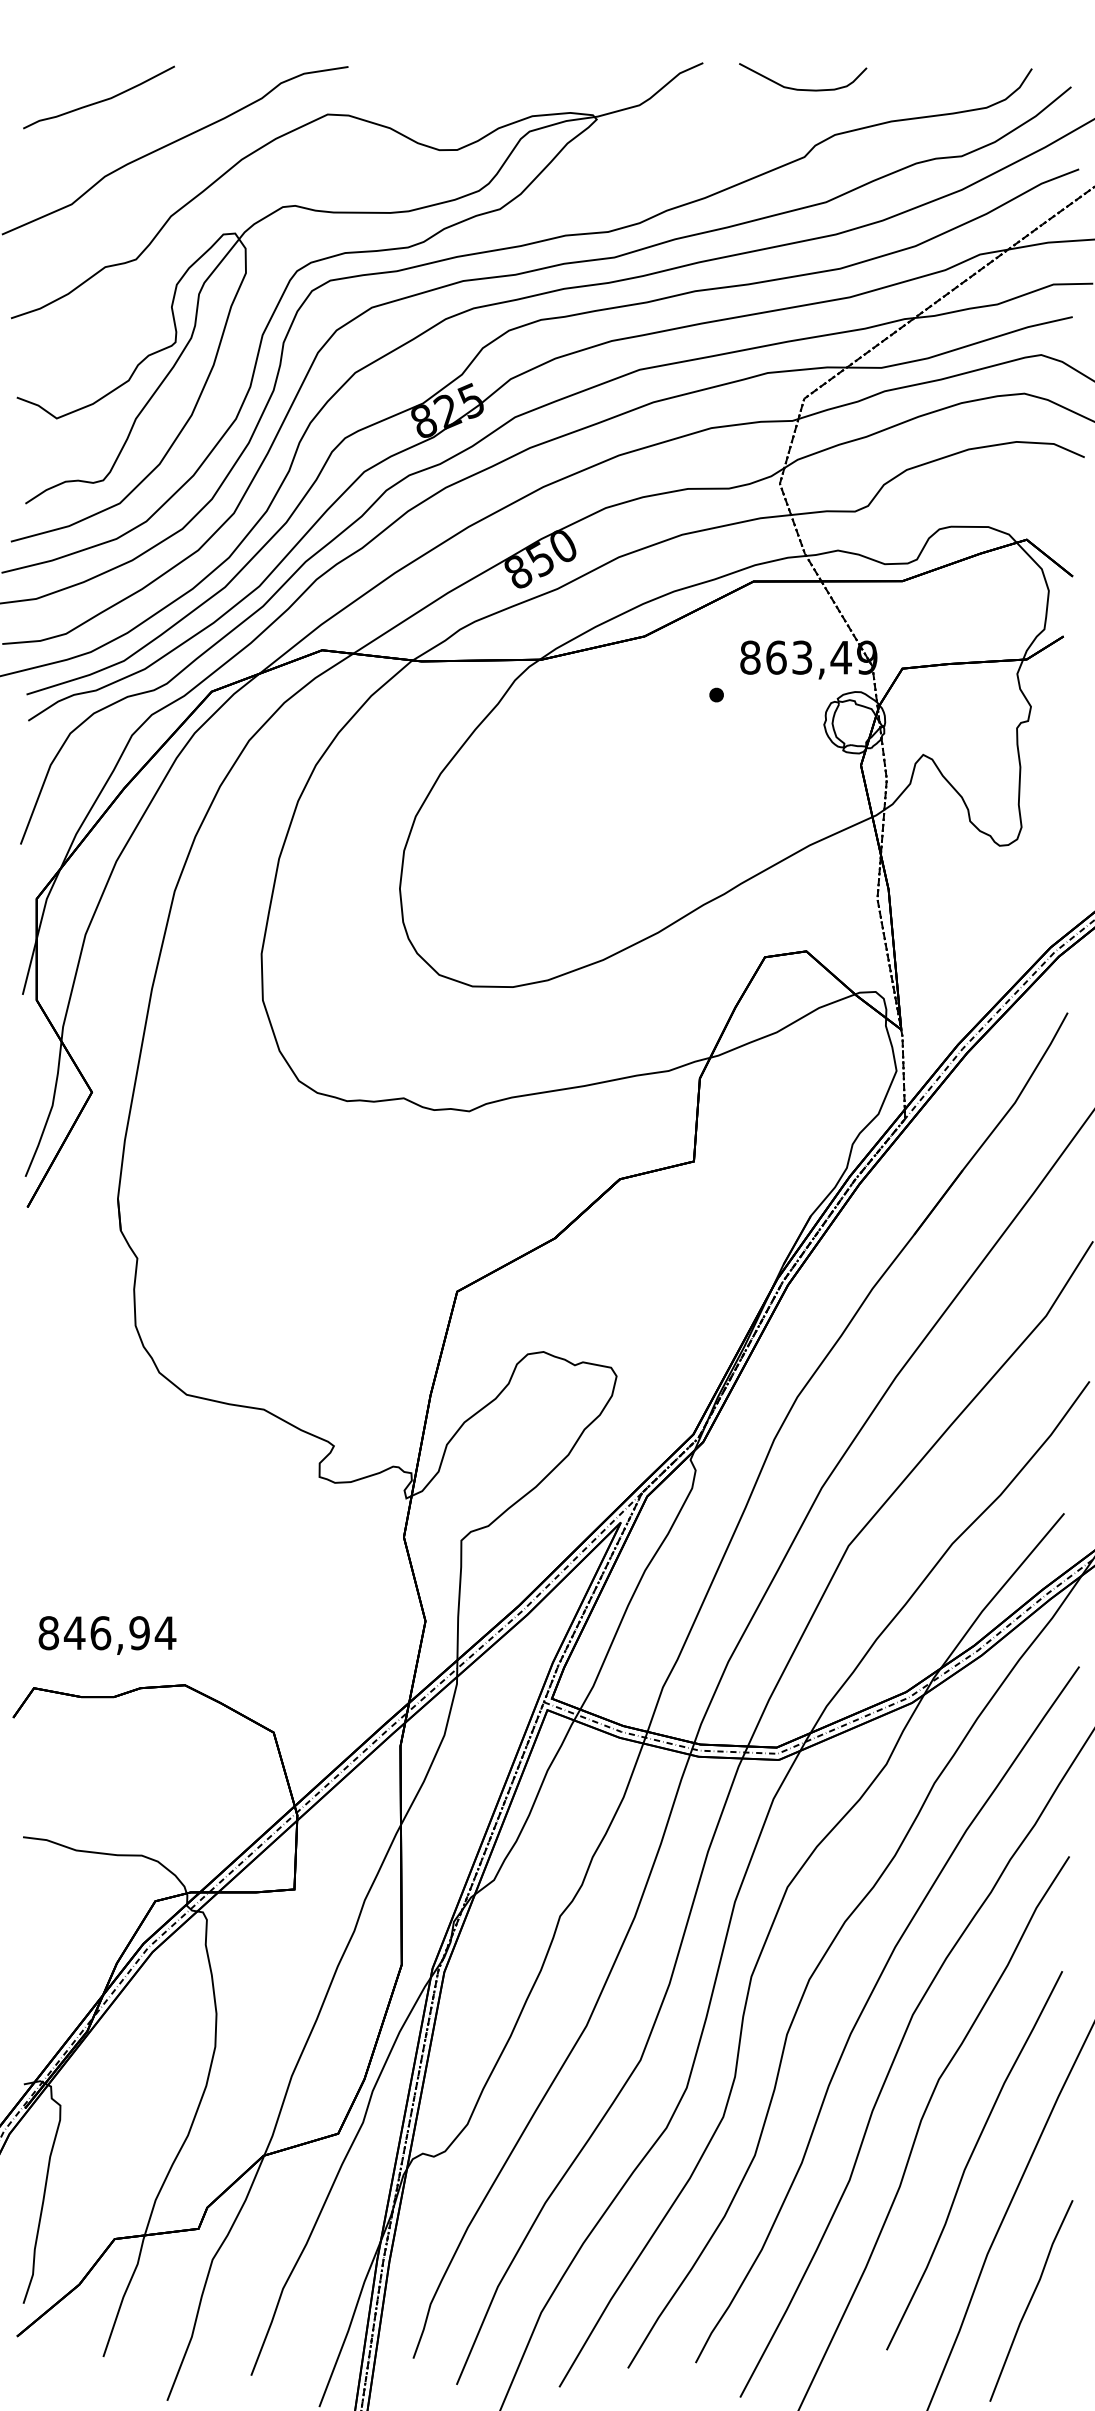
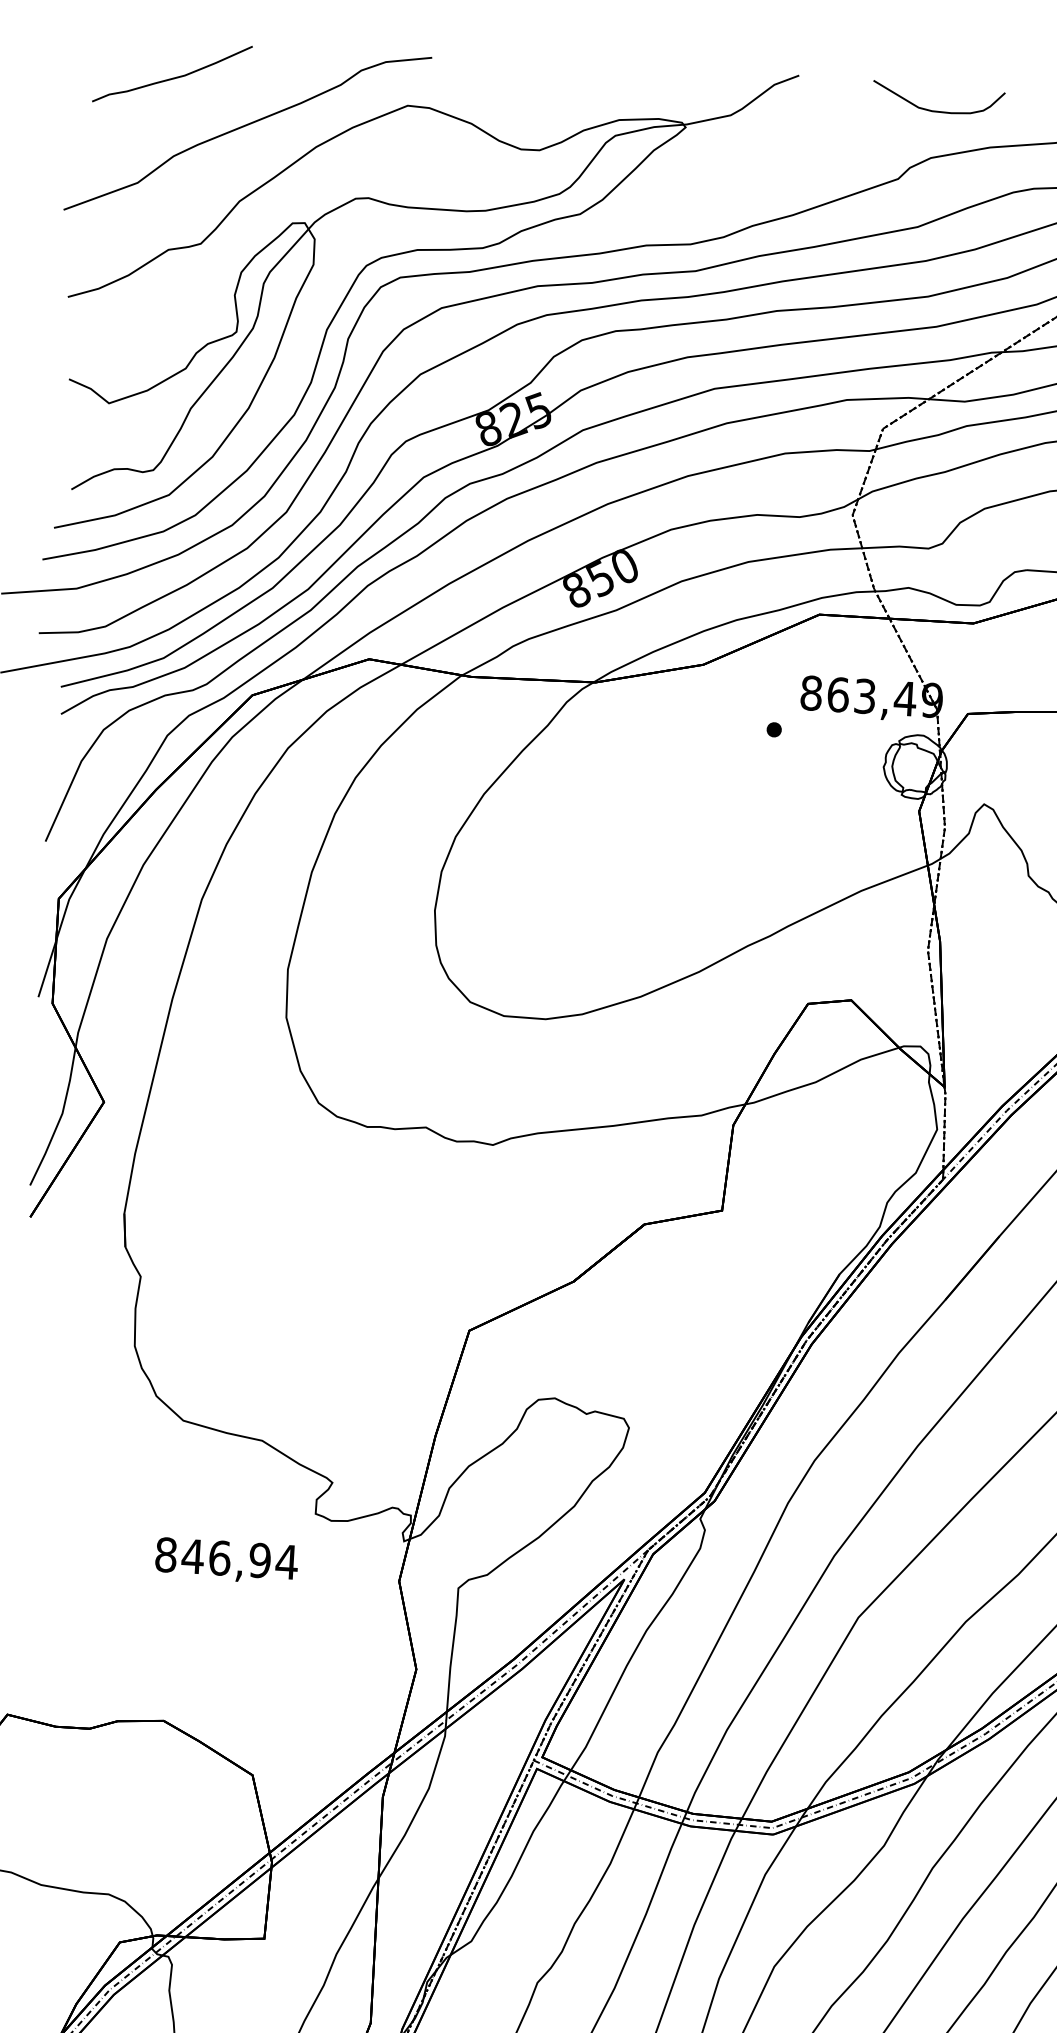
curve: (803, 89) -> (938, 111), moved
text: (107, 1635) -> (226, 1560), moved

